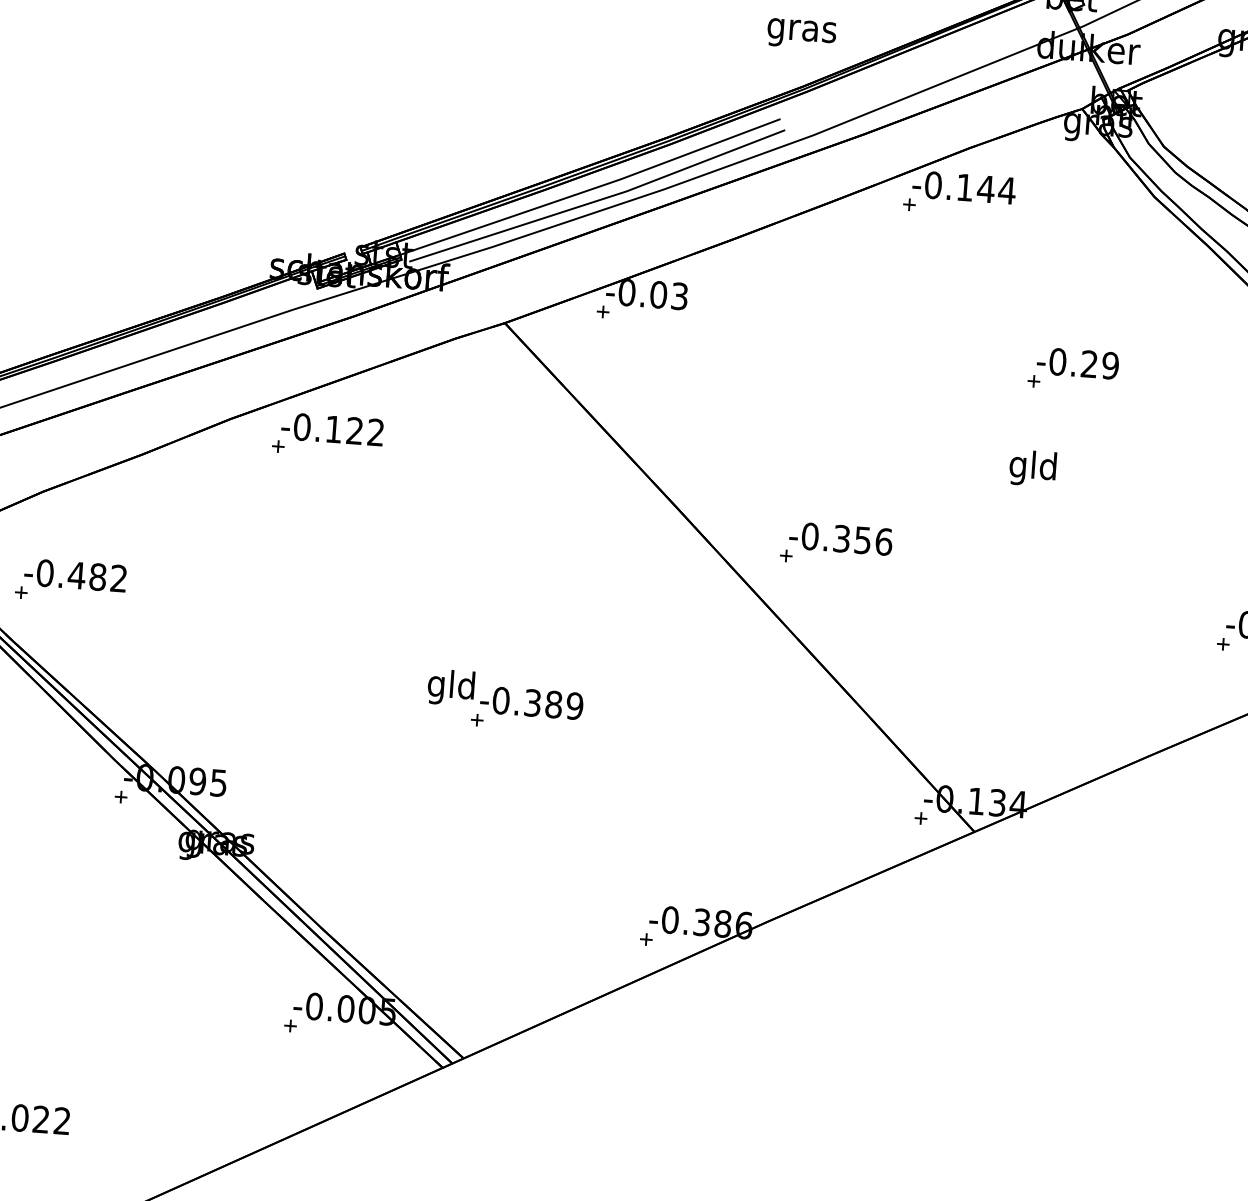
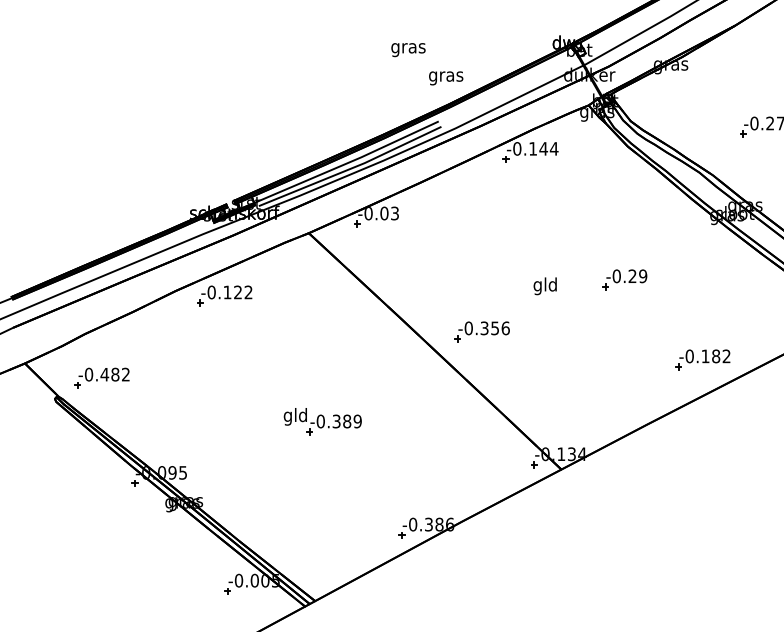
part: (1072, 369) -> (624, 279), moved
text: (1031, 468) -> (544, 286), moved

